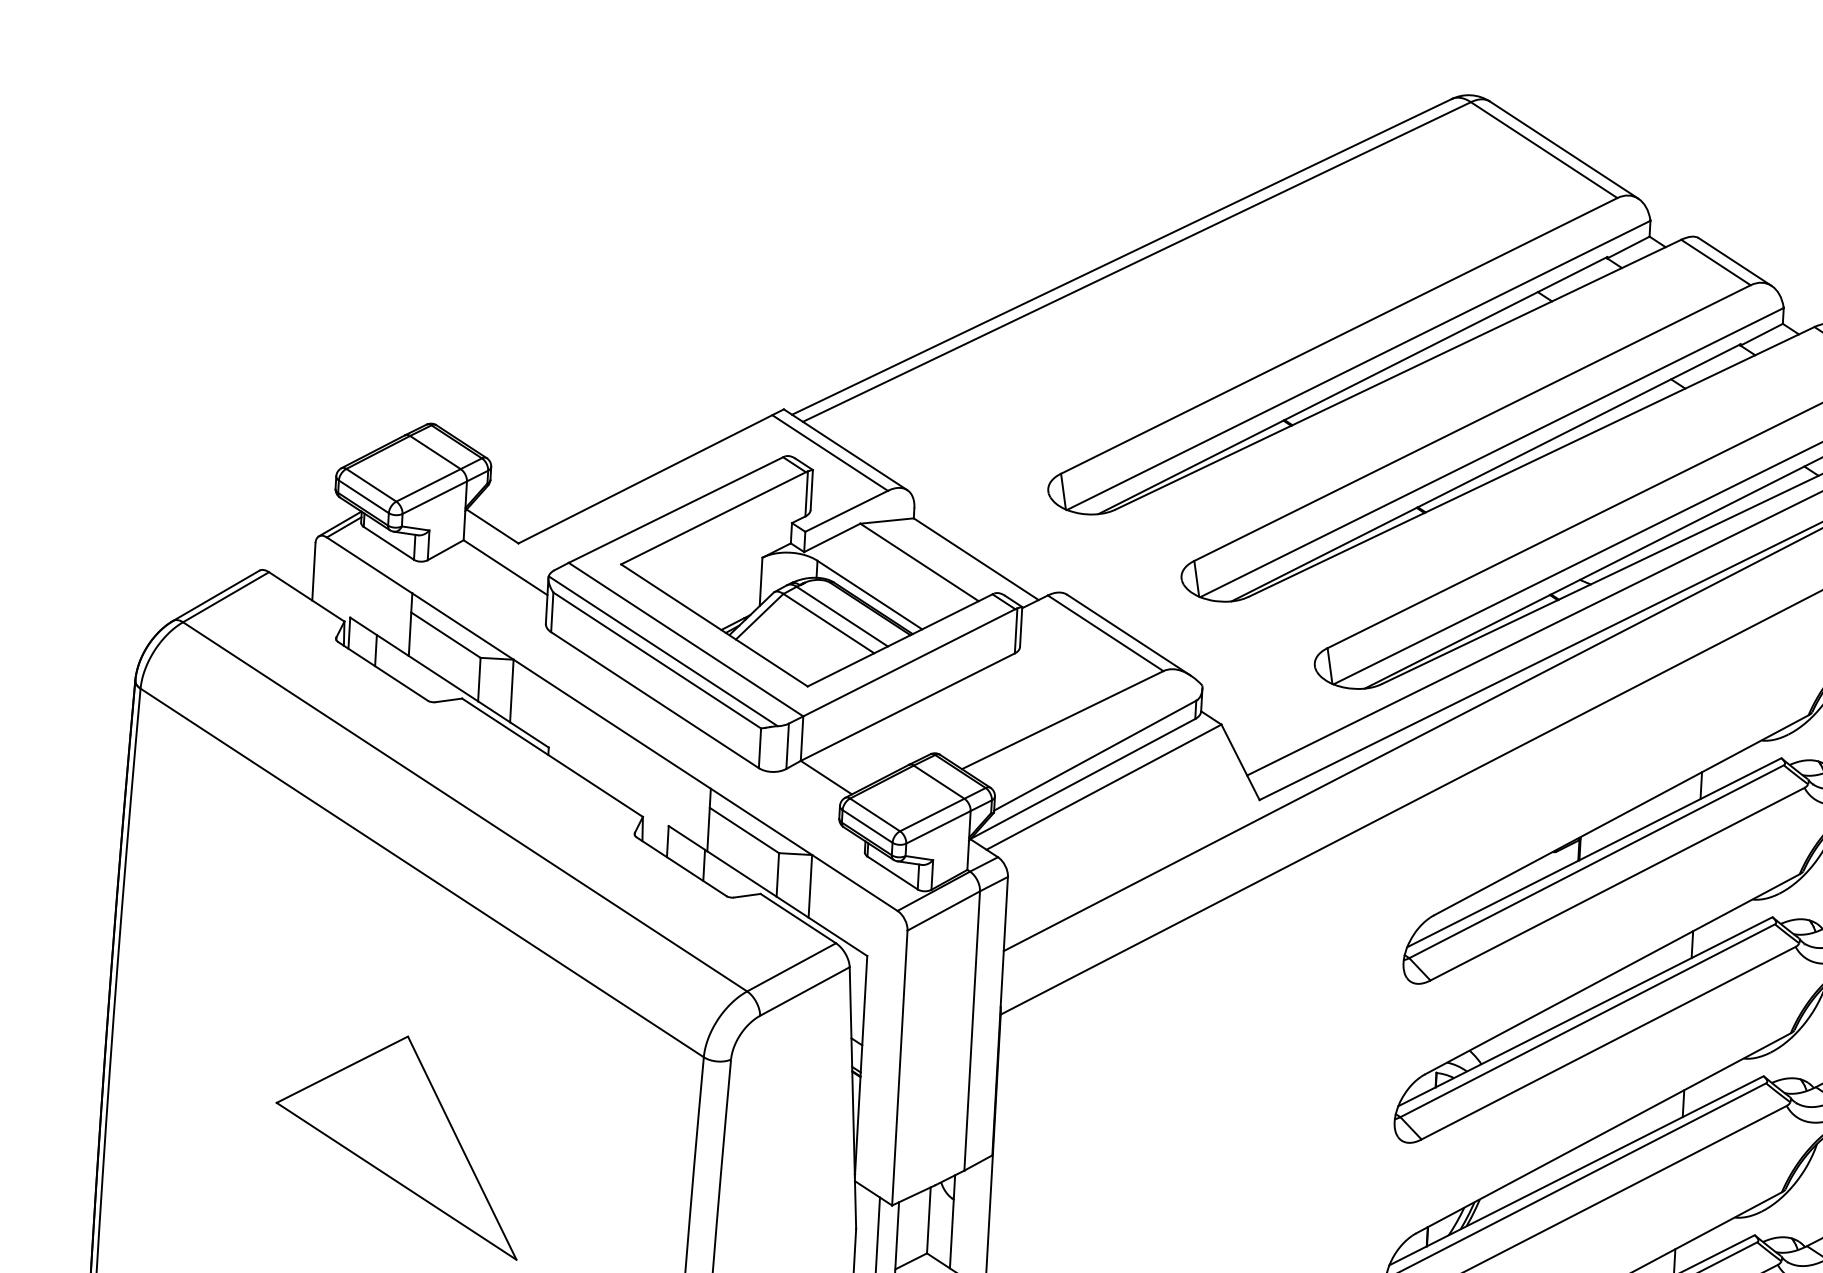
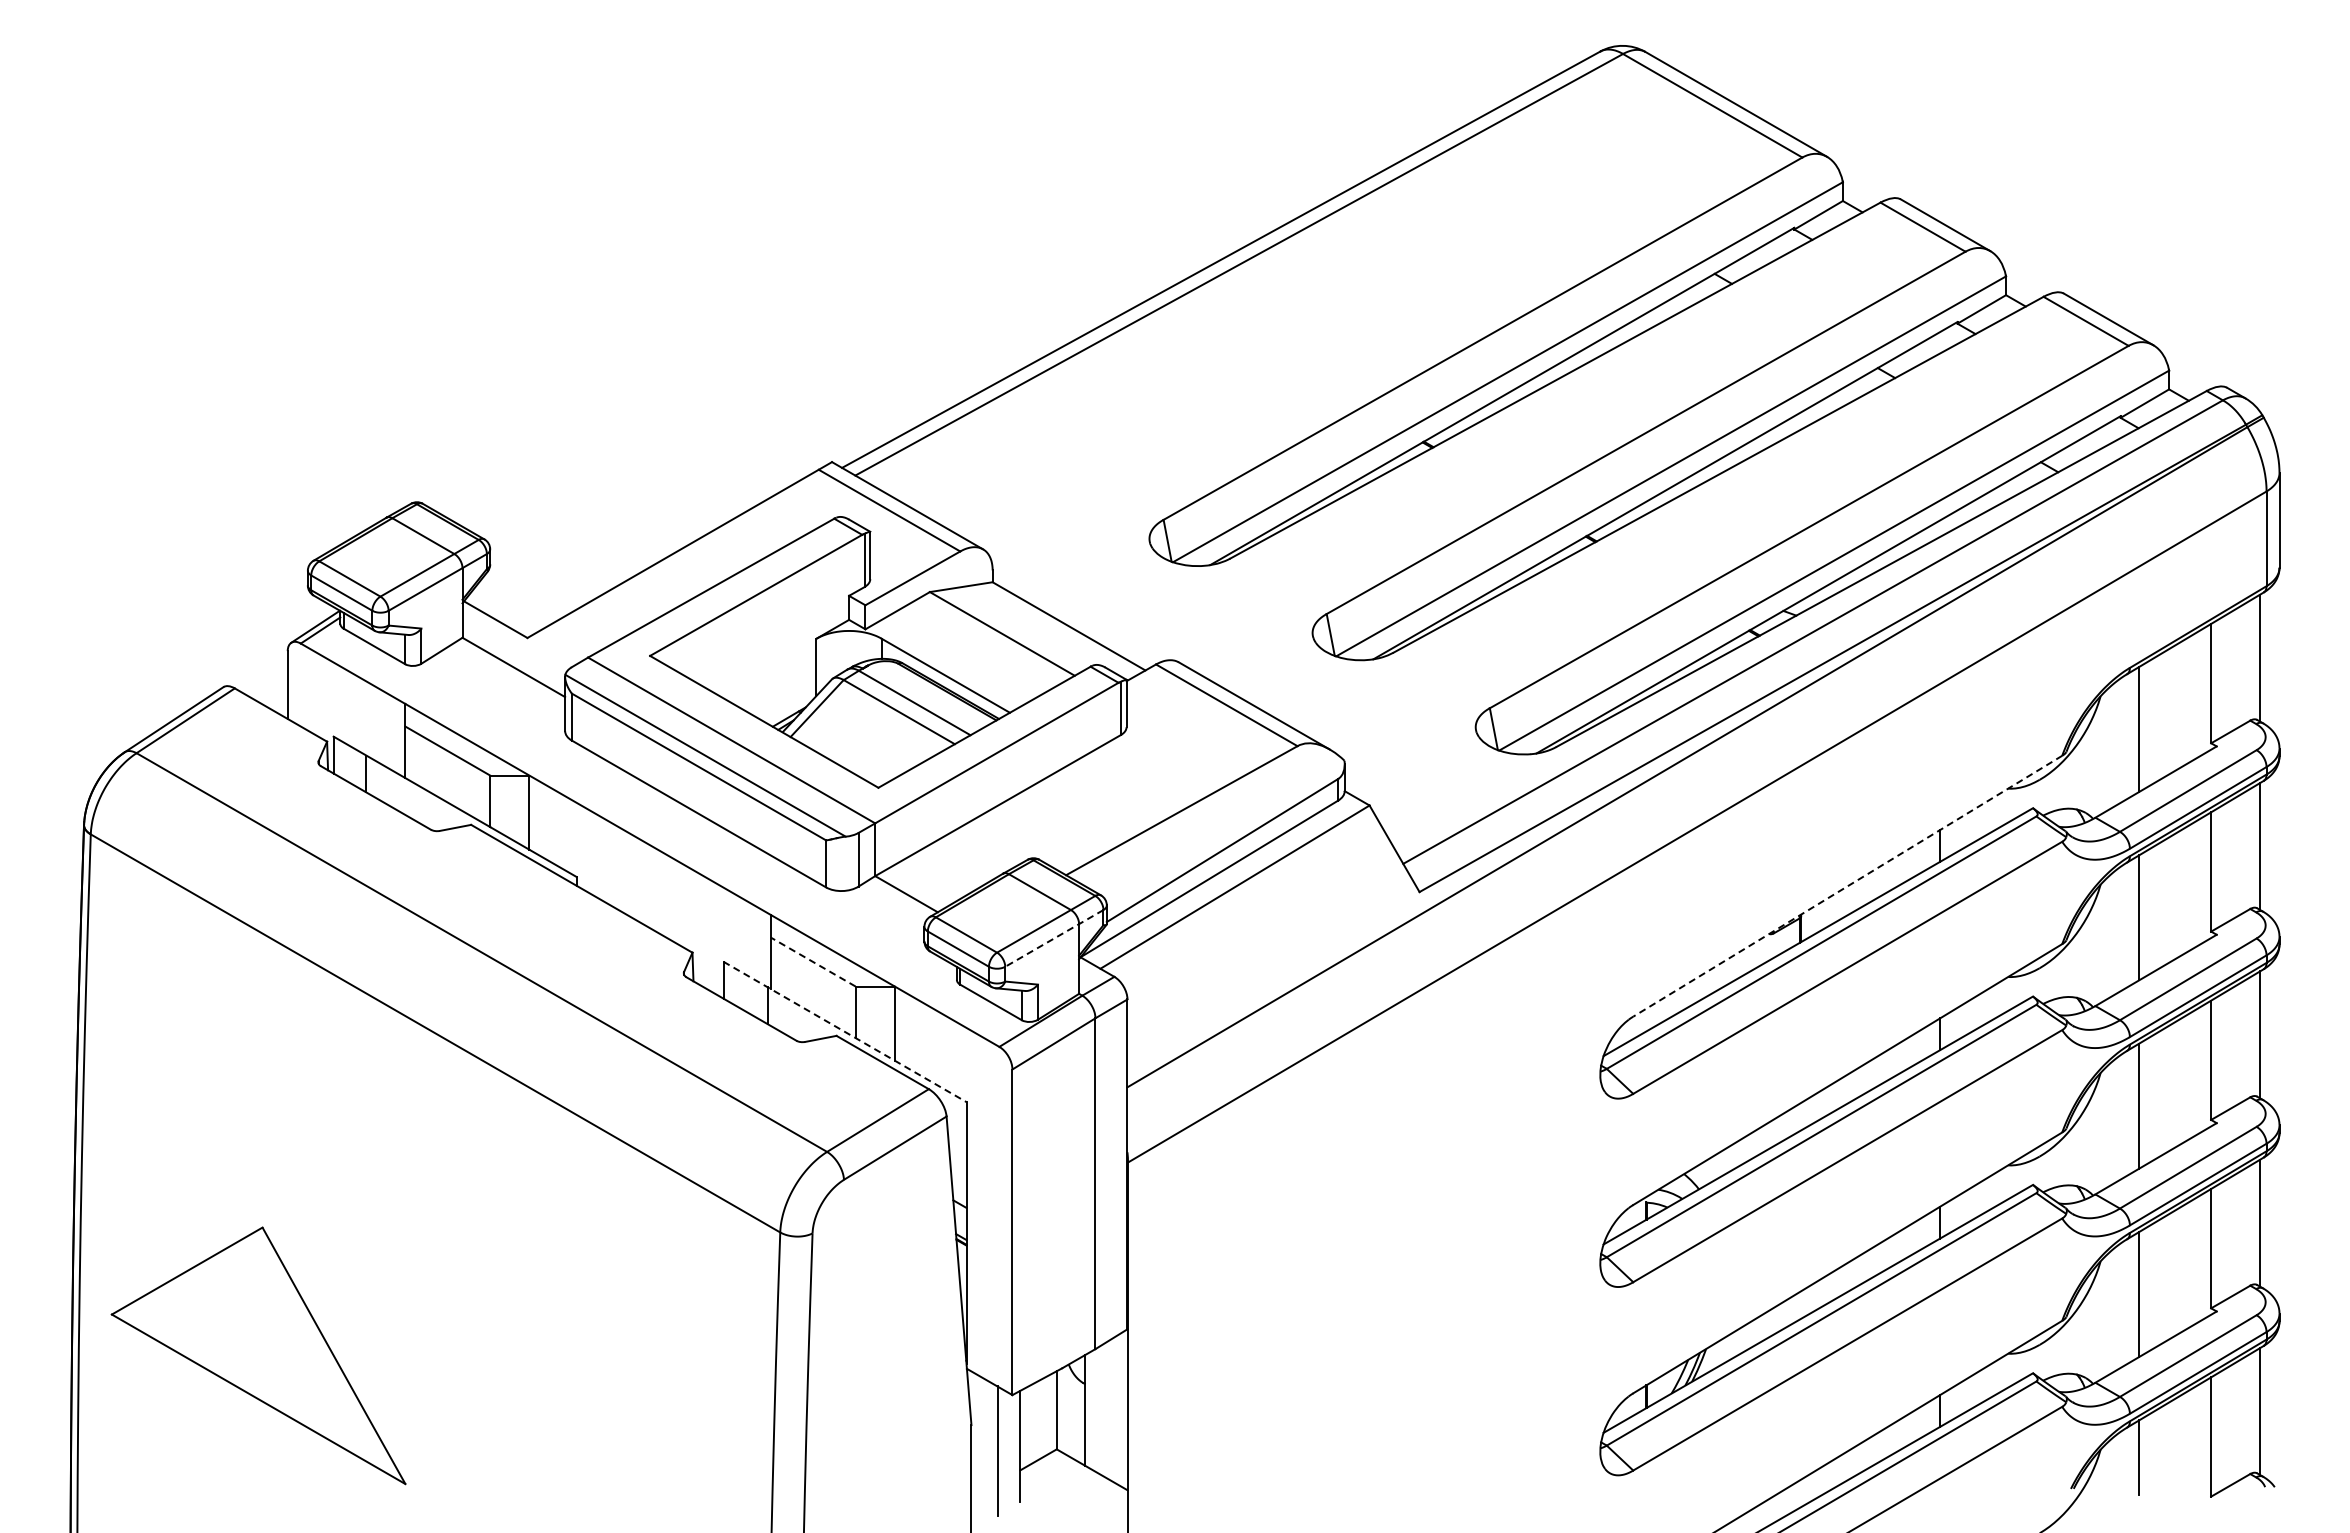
line: (1621, 815) -> (1847, 886), solid -> dashed
line: (949, 822) -> (1054, 938), solid -> dashed
line: (744, 830) -> (813, 962), solid -> dashed
line: (768, 891) -> (845, 1032), solid -> dashed
part: (398, 1144) -> (258, 1355), moved

